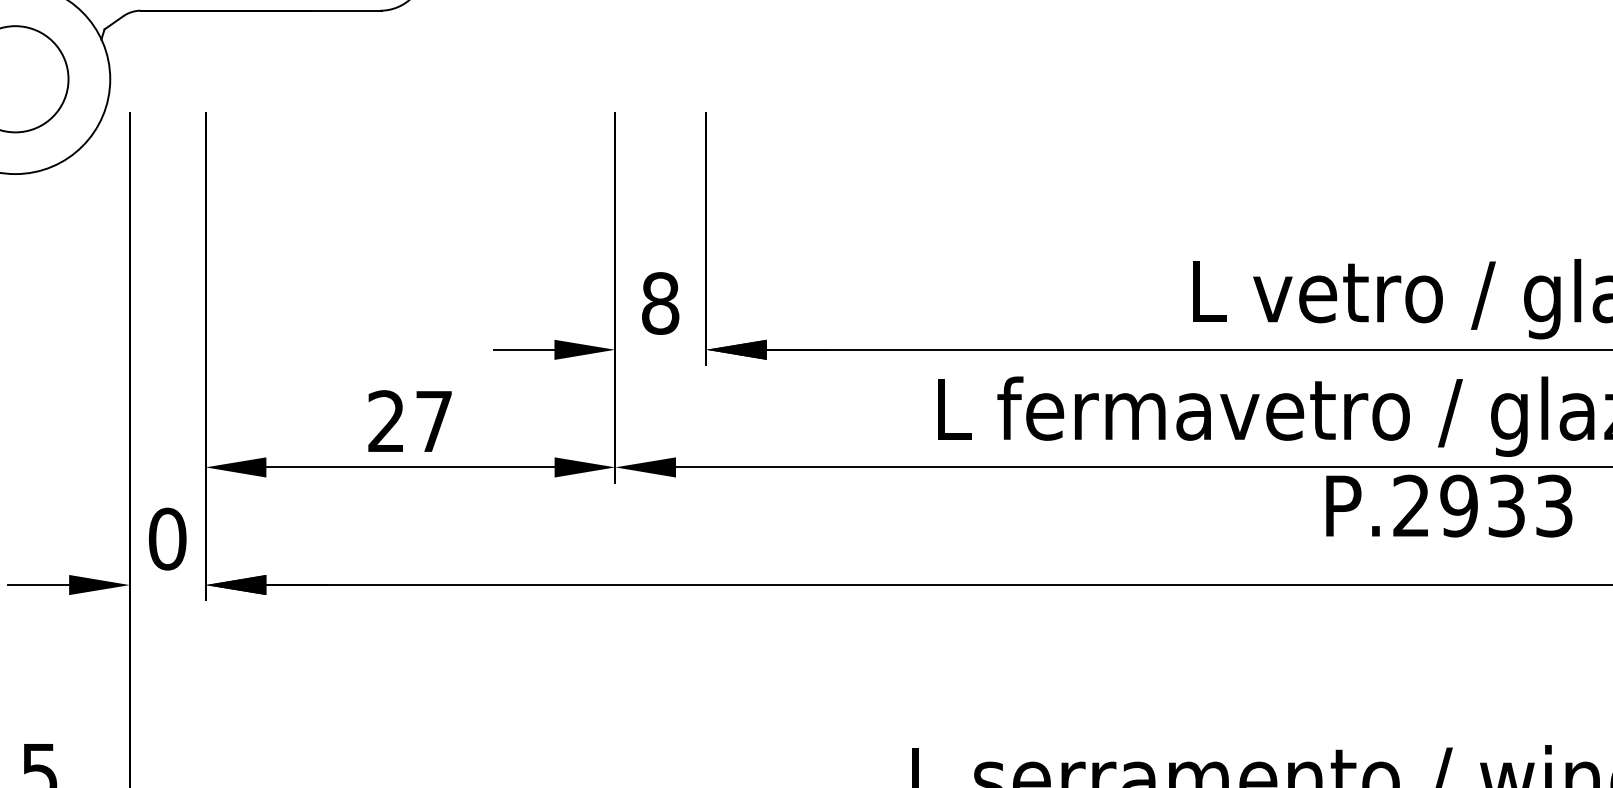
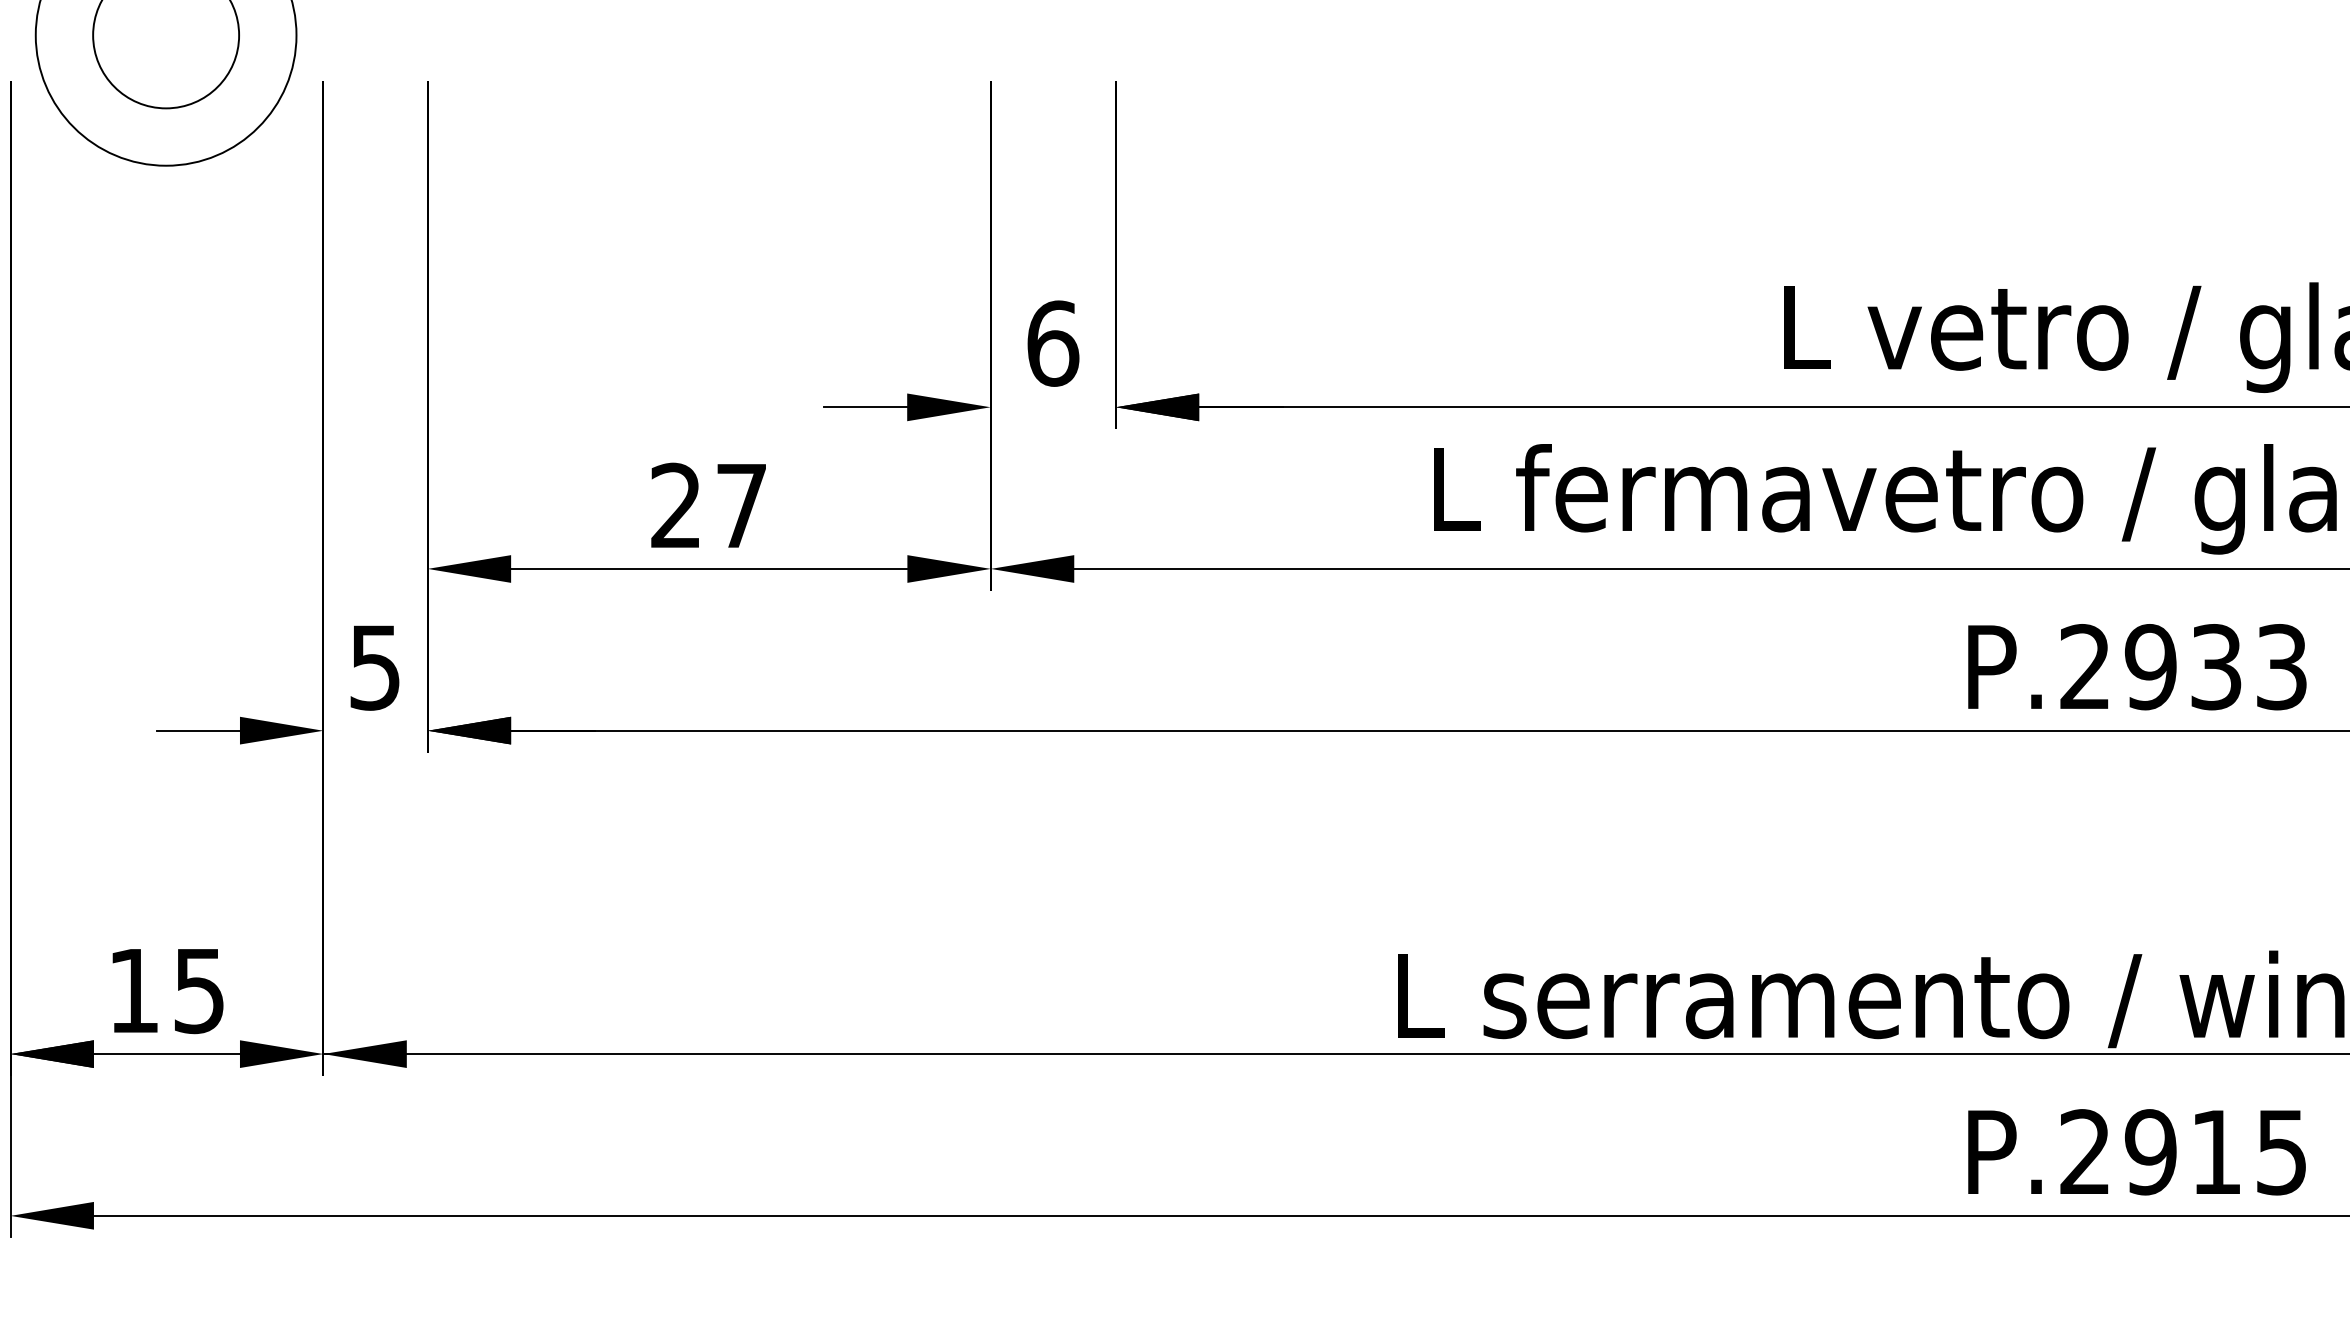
text: (660, 303) -> (1053, 343), 8 -> 6
text: (1449, 506) -> (2137, 667), moved
text: (167, 539) -> (375, 667), 0 -> 5

